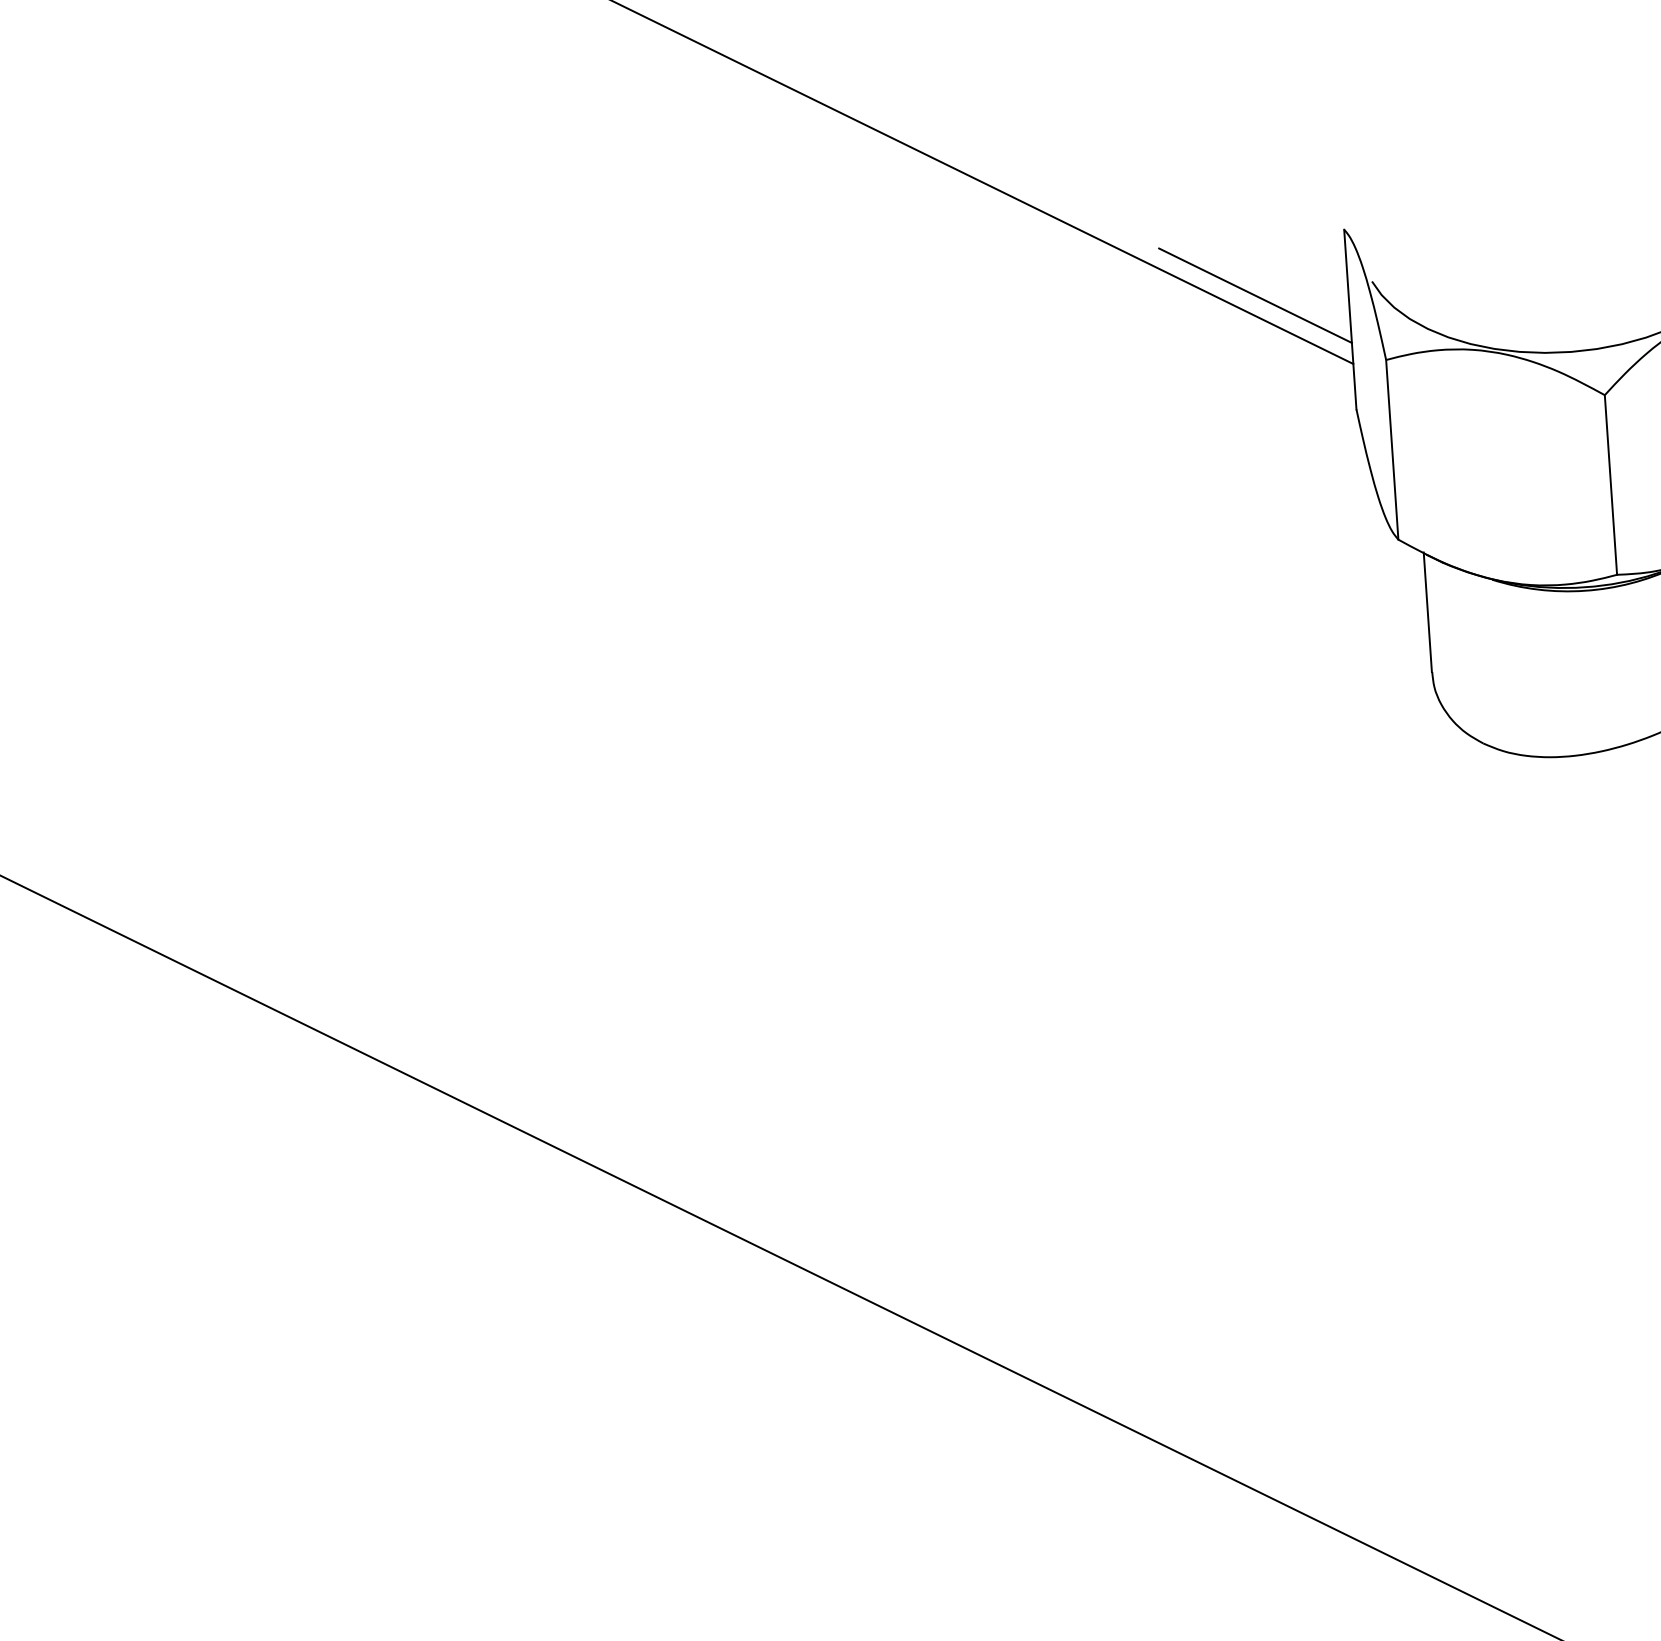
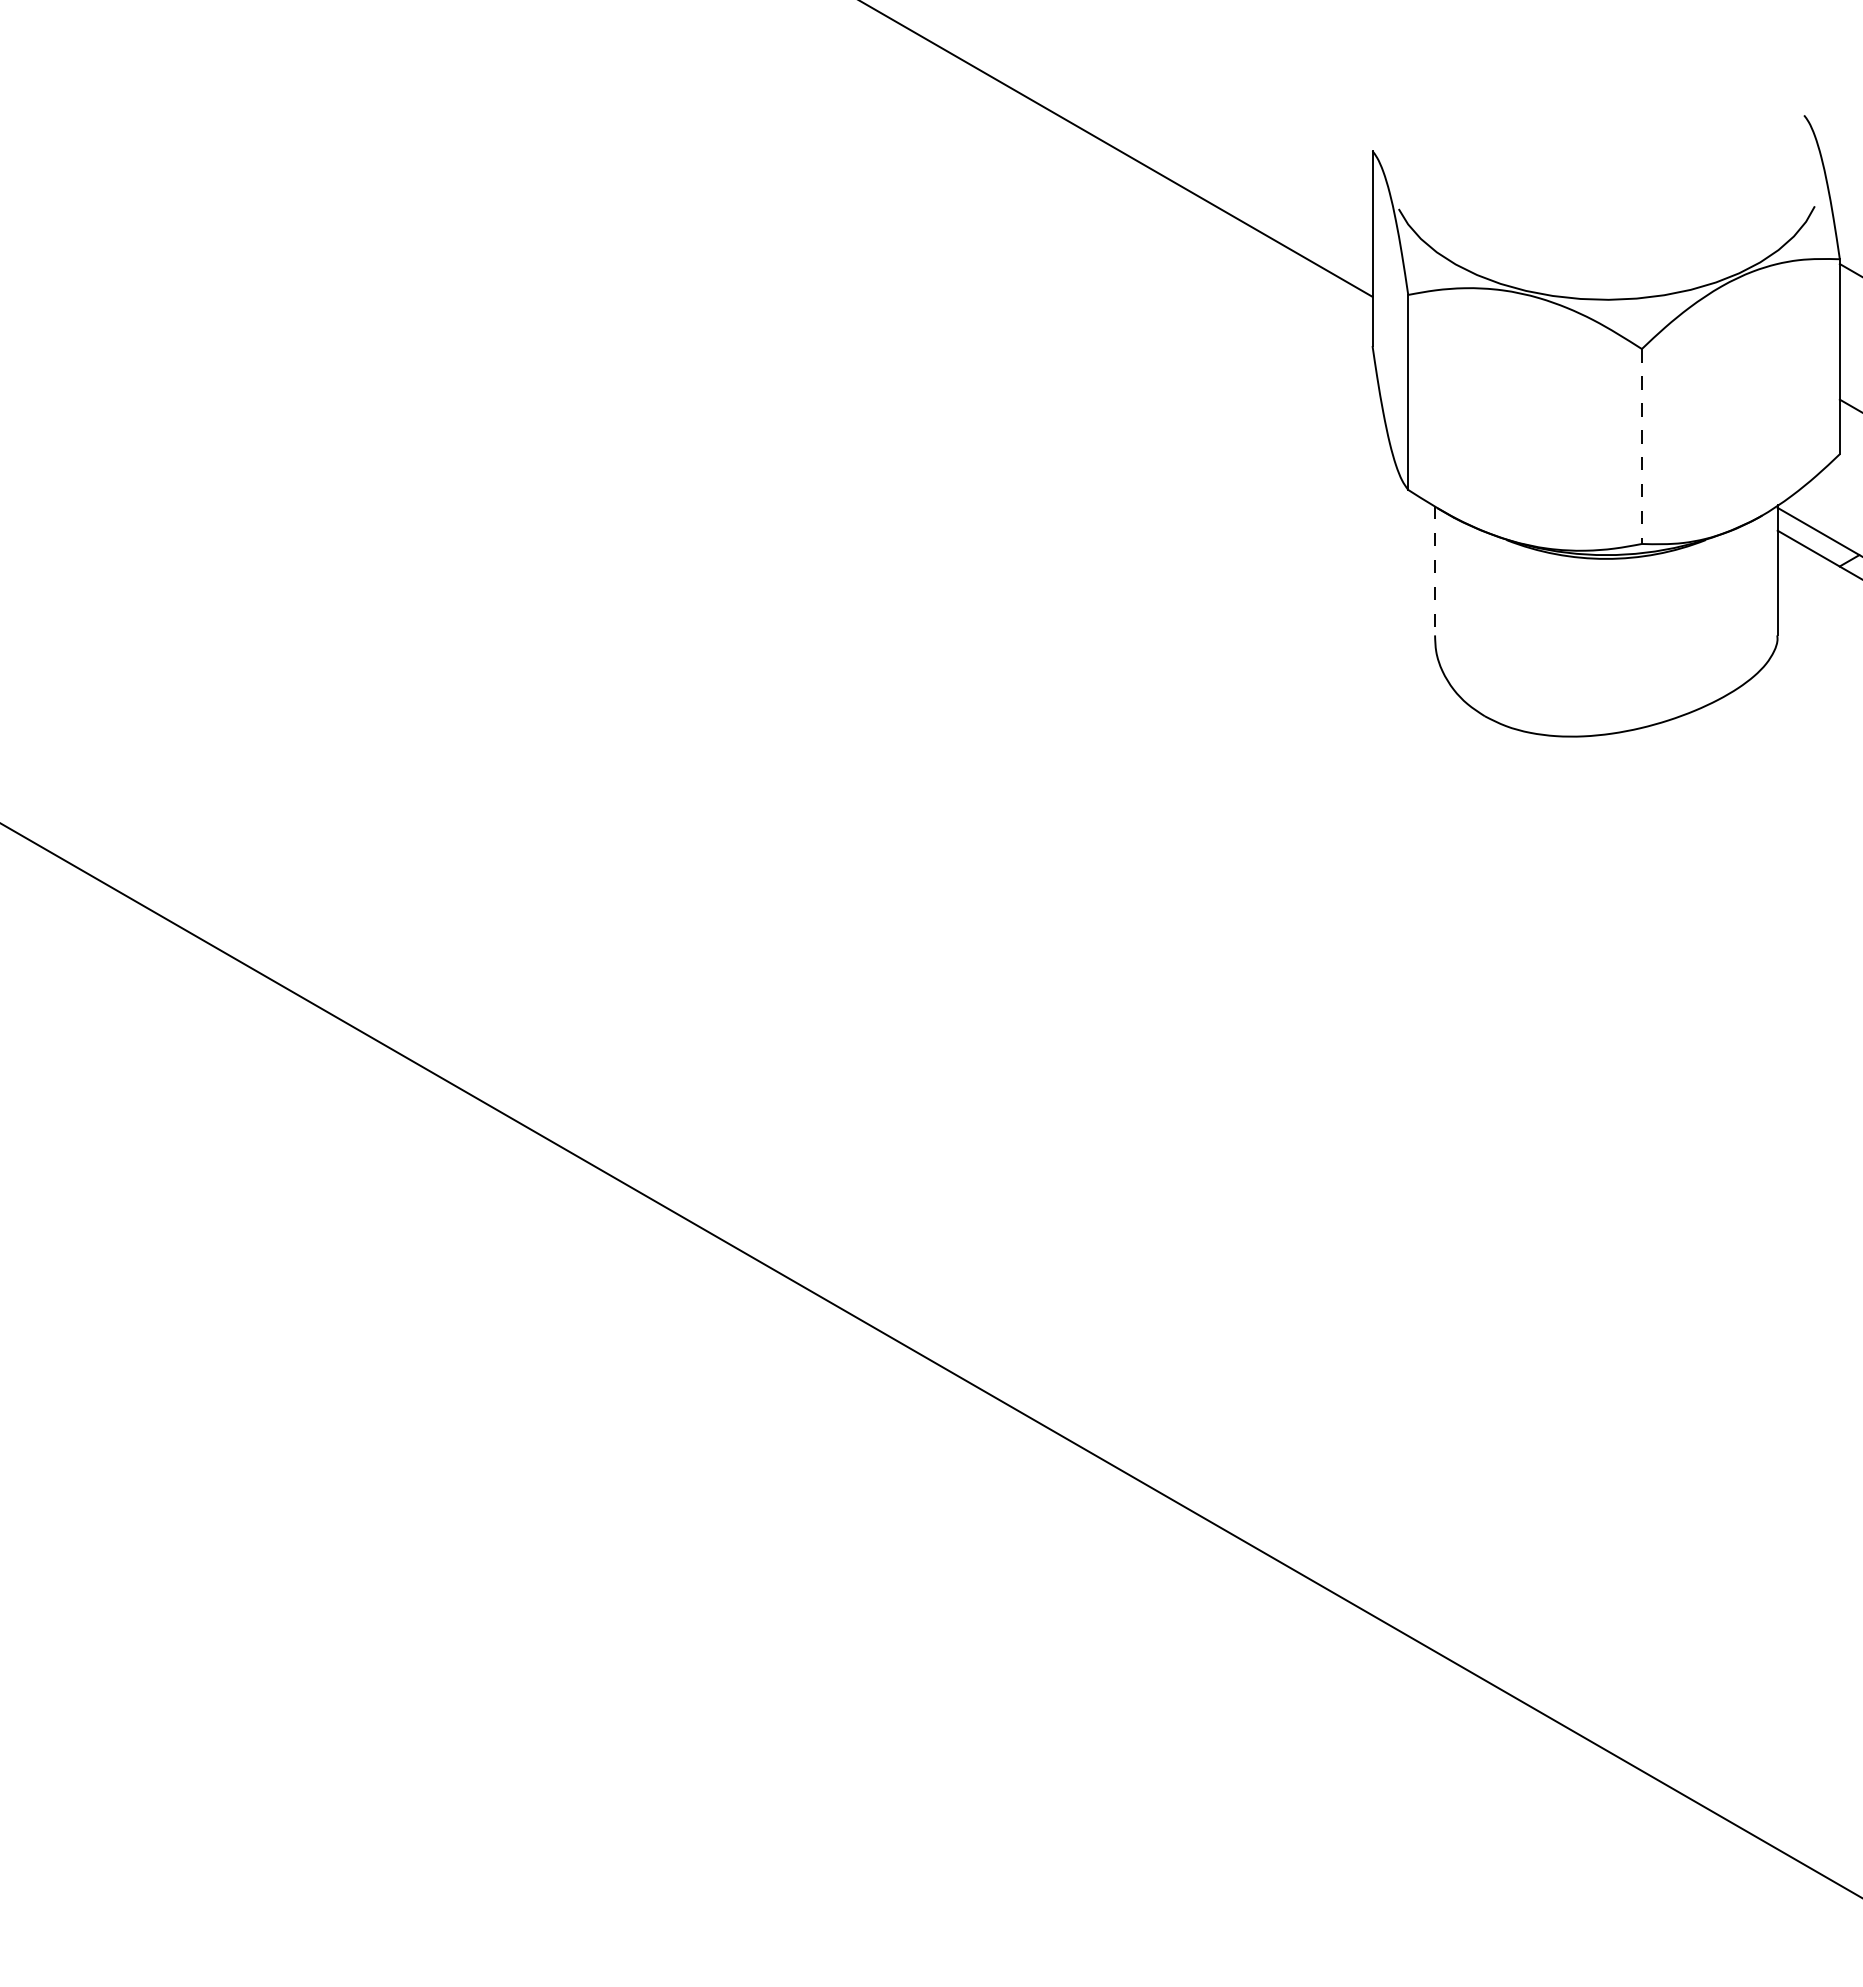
line: (1255, 295) -> (1271, 215), removed
line: (1610, 485) -> (1641, 447), solid -> dashed
line: (1427, 612) -> (1434, 570), solid -> dashed

